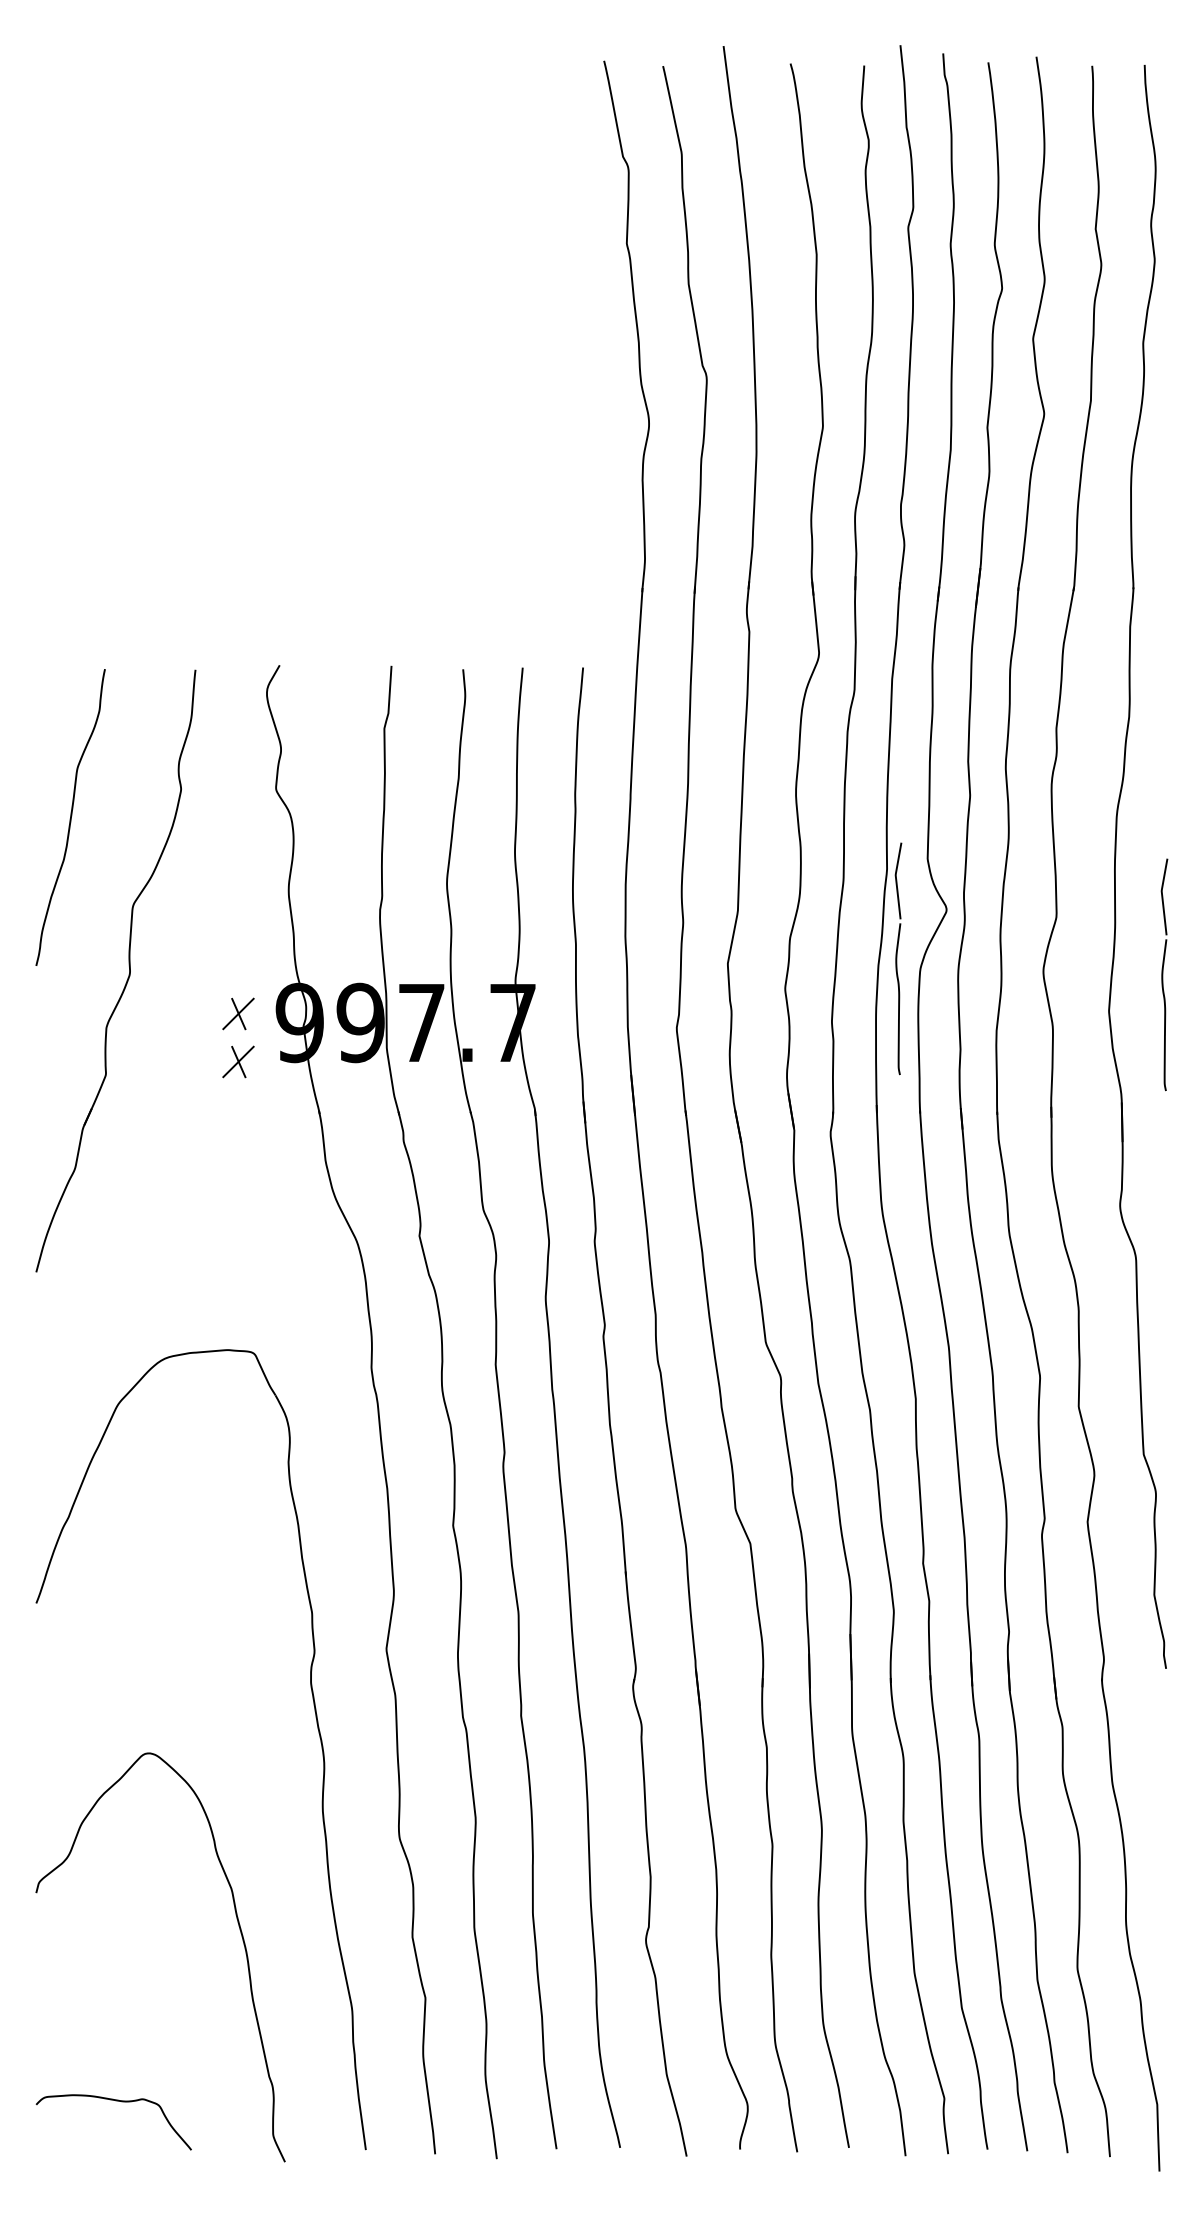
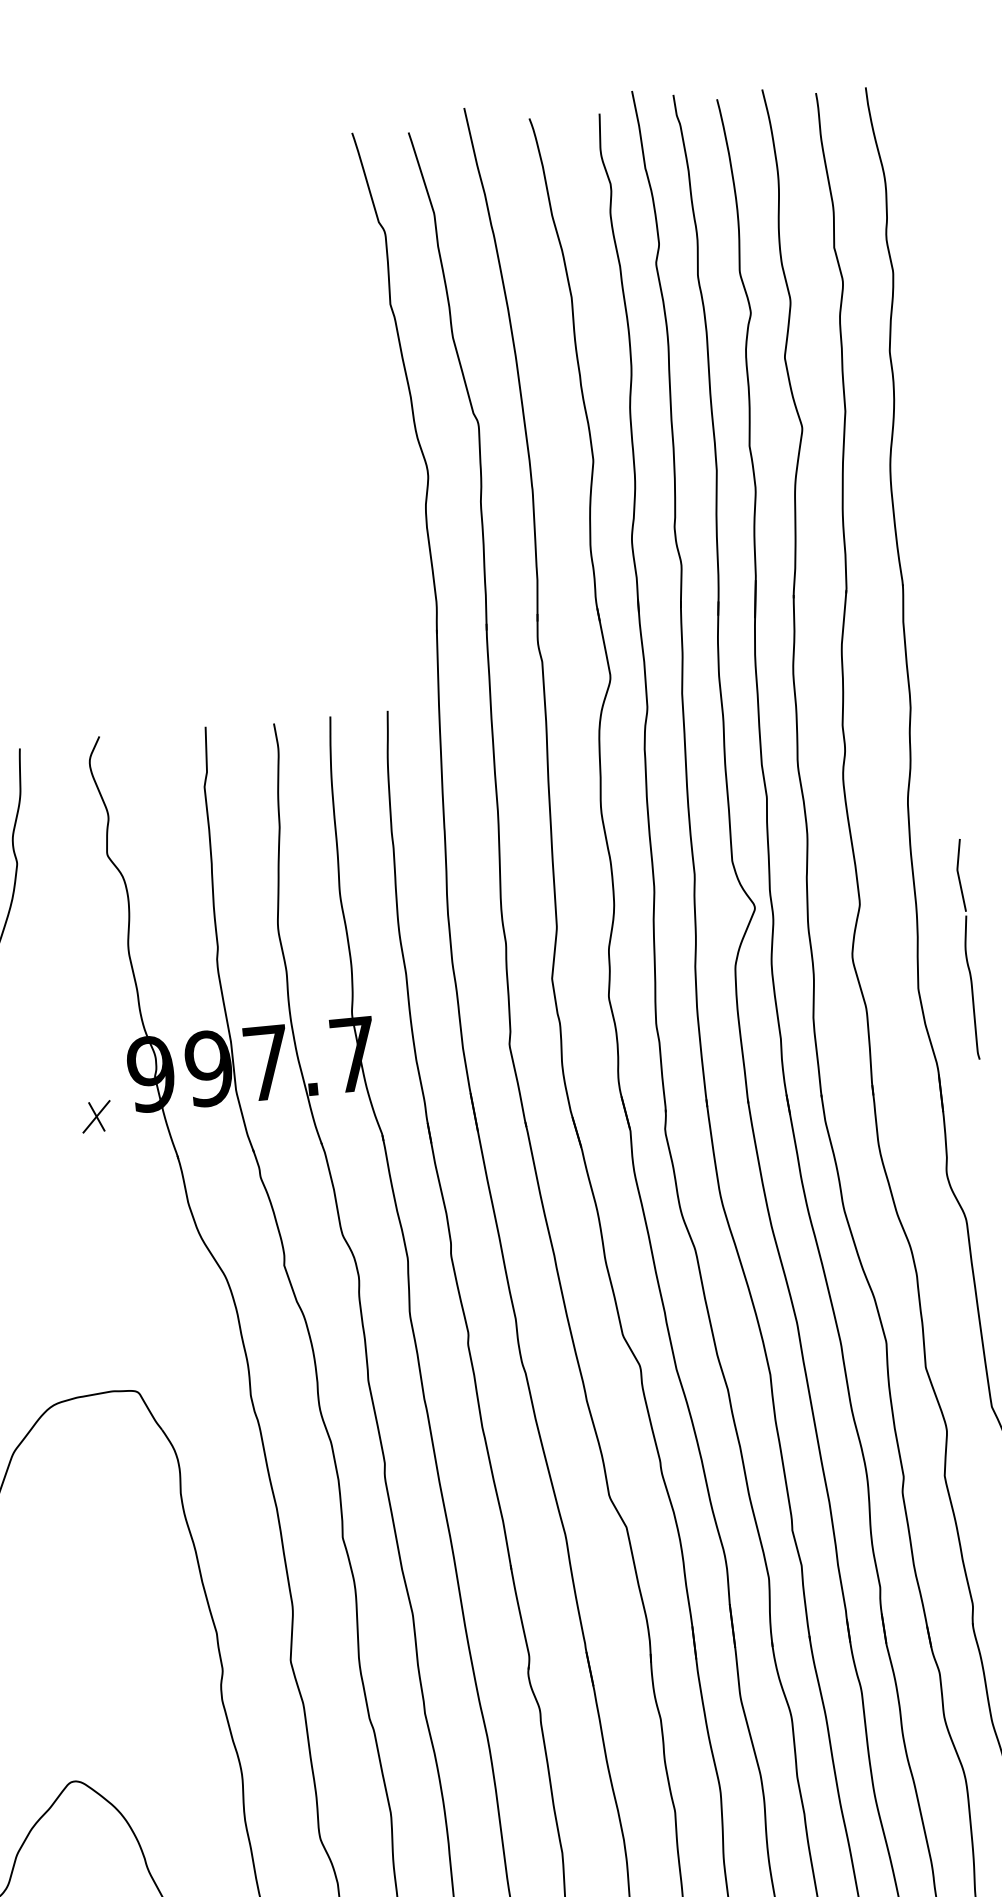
part: (898, 958) -> (713, 958), removed
part: (238, 1013) -> (92, 1070), removed

